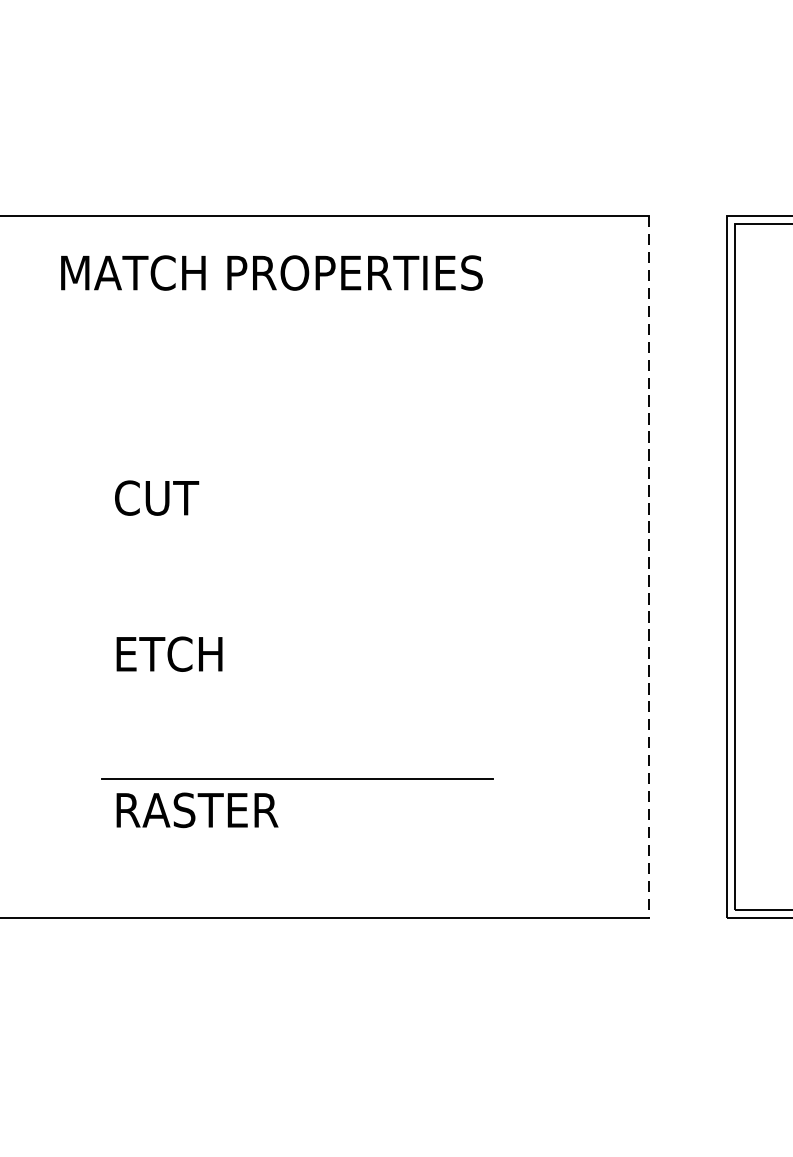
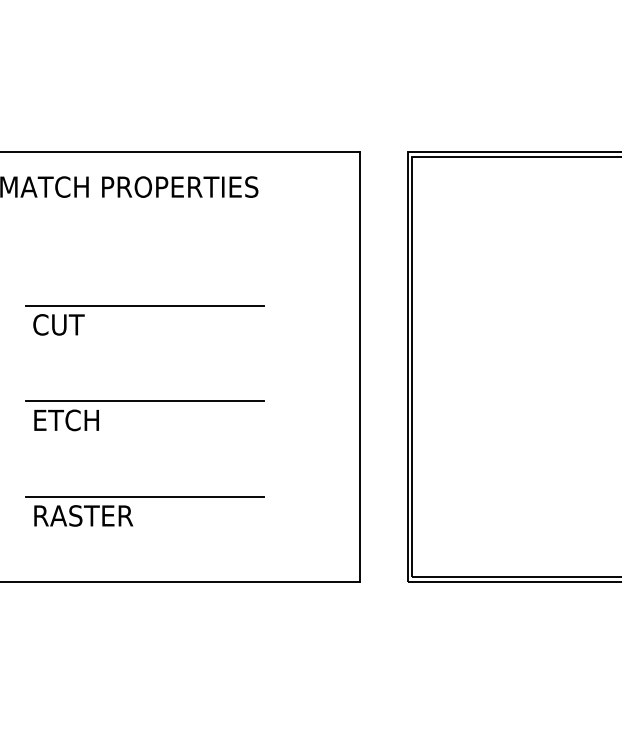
line: (296, 466) -> (144, 305), added
line: (648, 567) -> (359, 367), dashed -> solid
line: (296, 623) -> (144, 401), added

